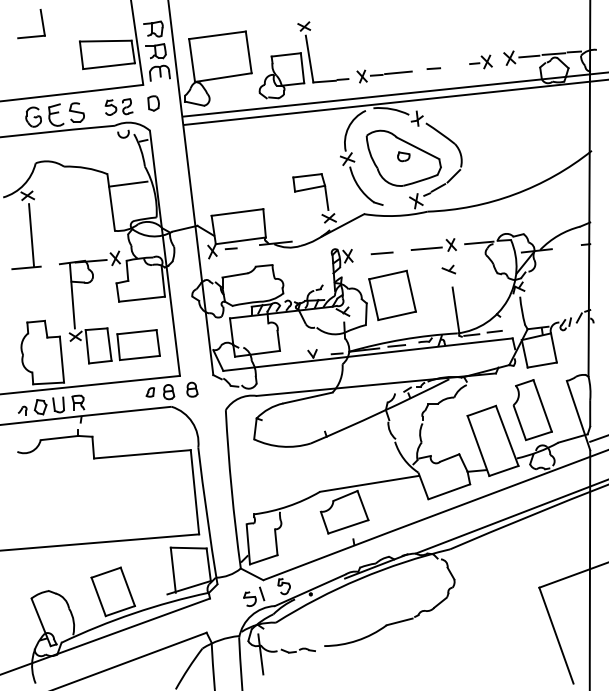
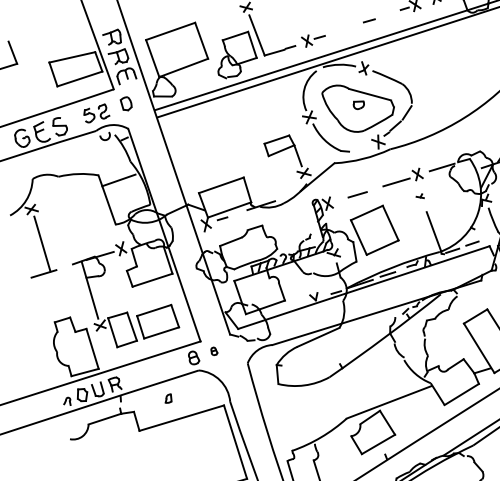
line: (398, 72) -> (338, 30), removed
part: (448, 269) -> (419, 196), size x0.6
part: (192, 389) -> (214, 351), size x0.6
part: (149, 392) -> (167, 399), moved

